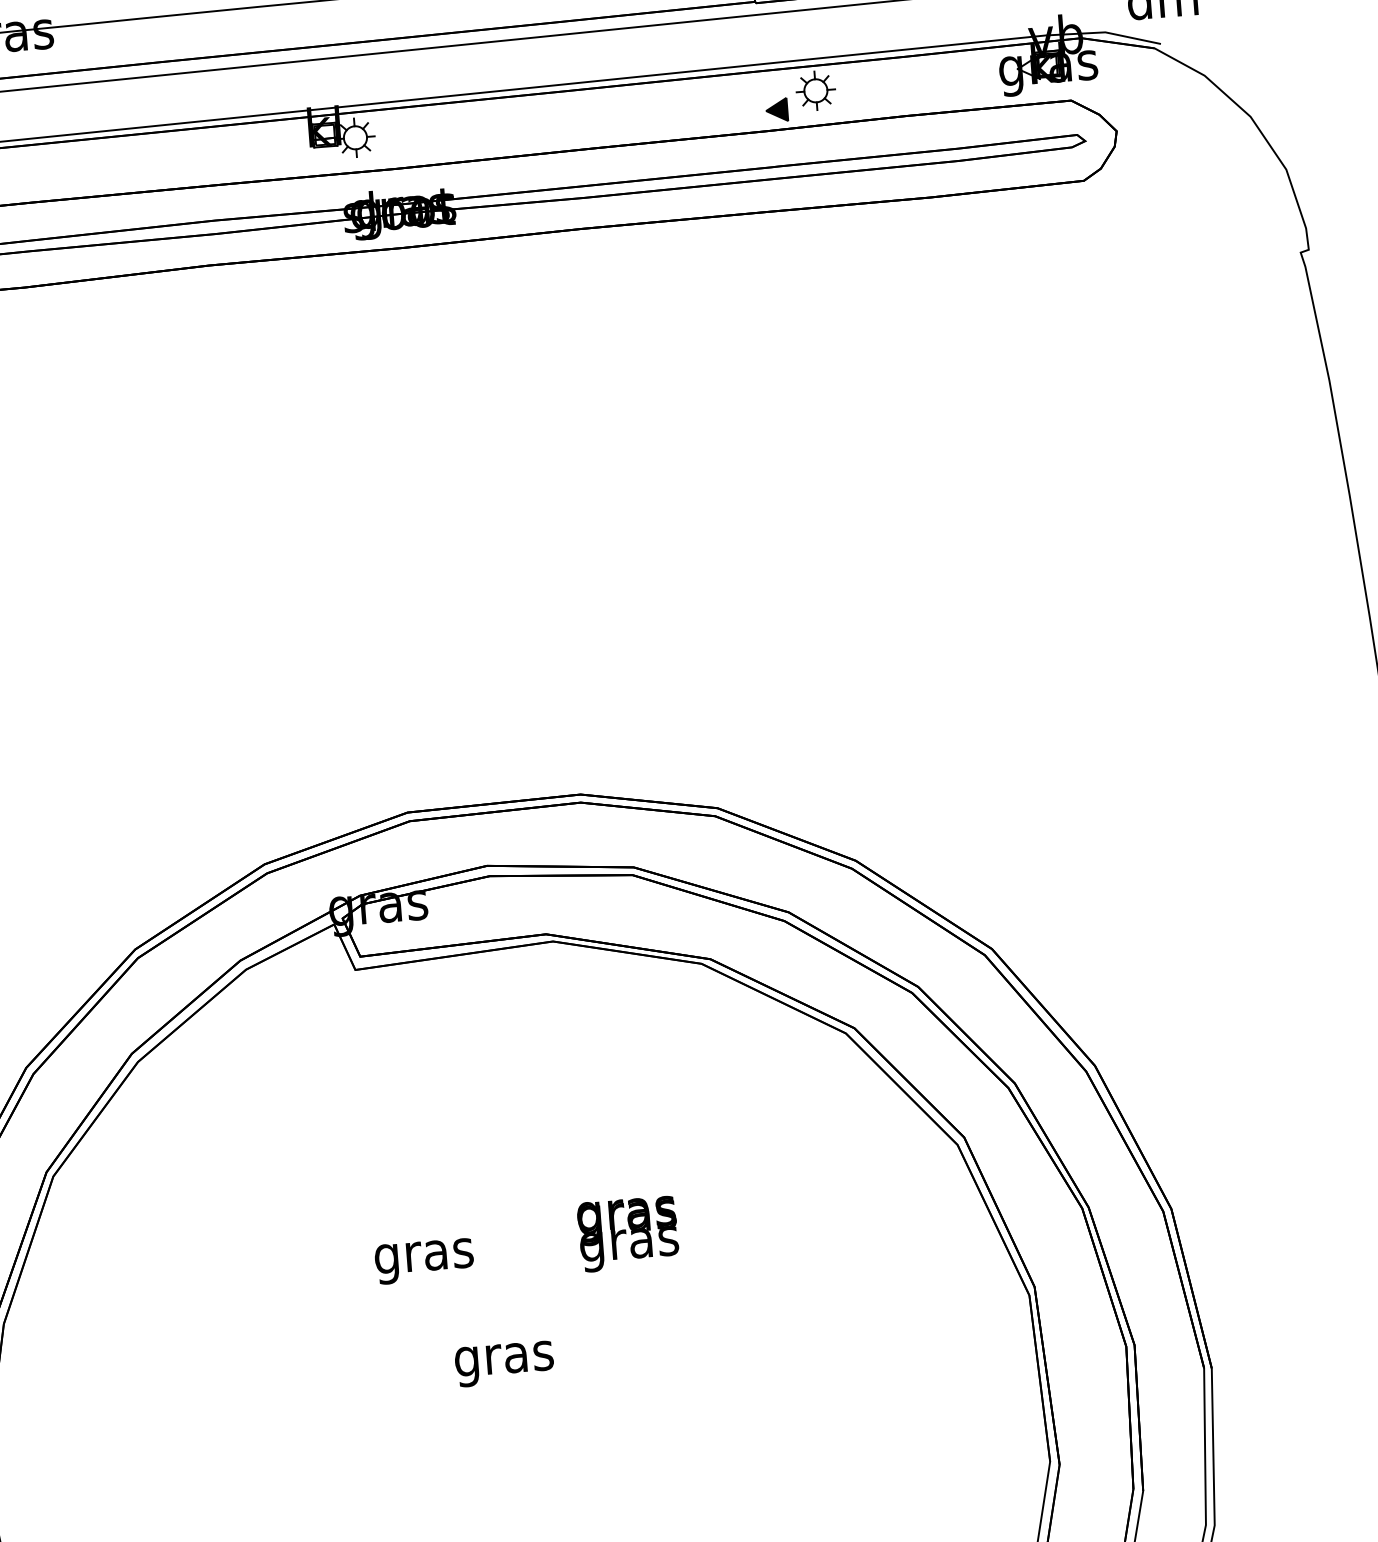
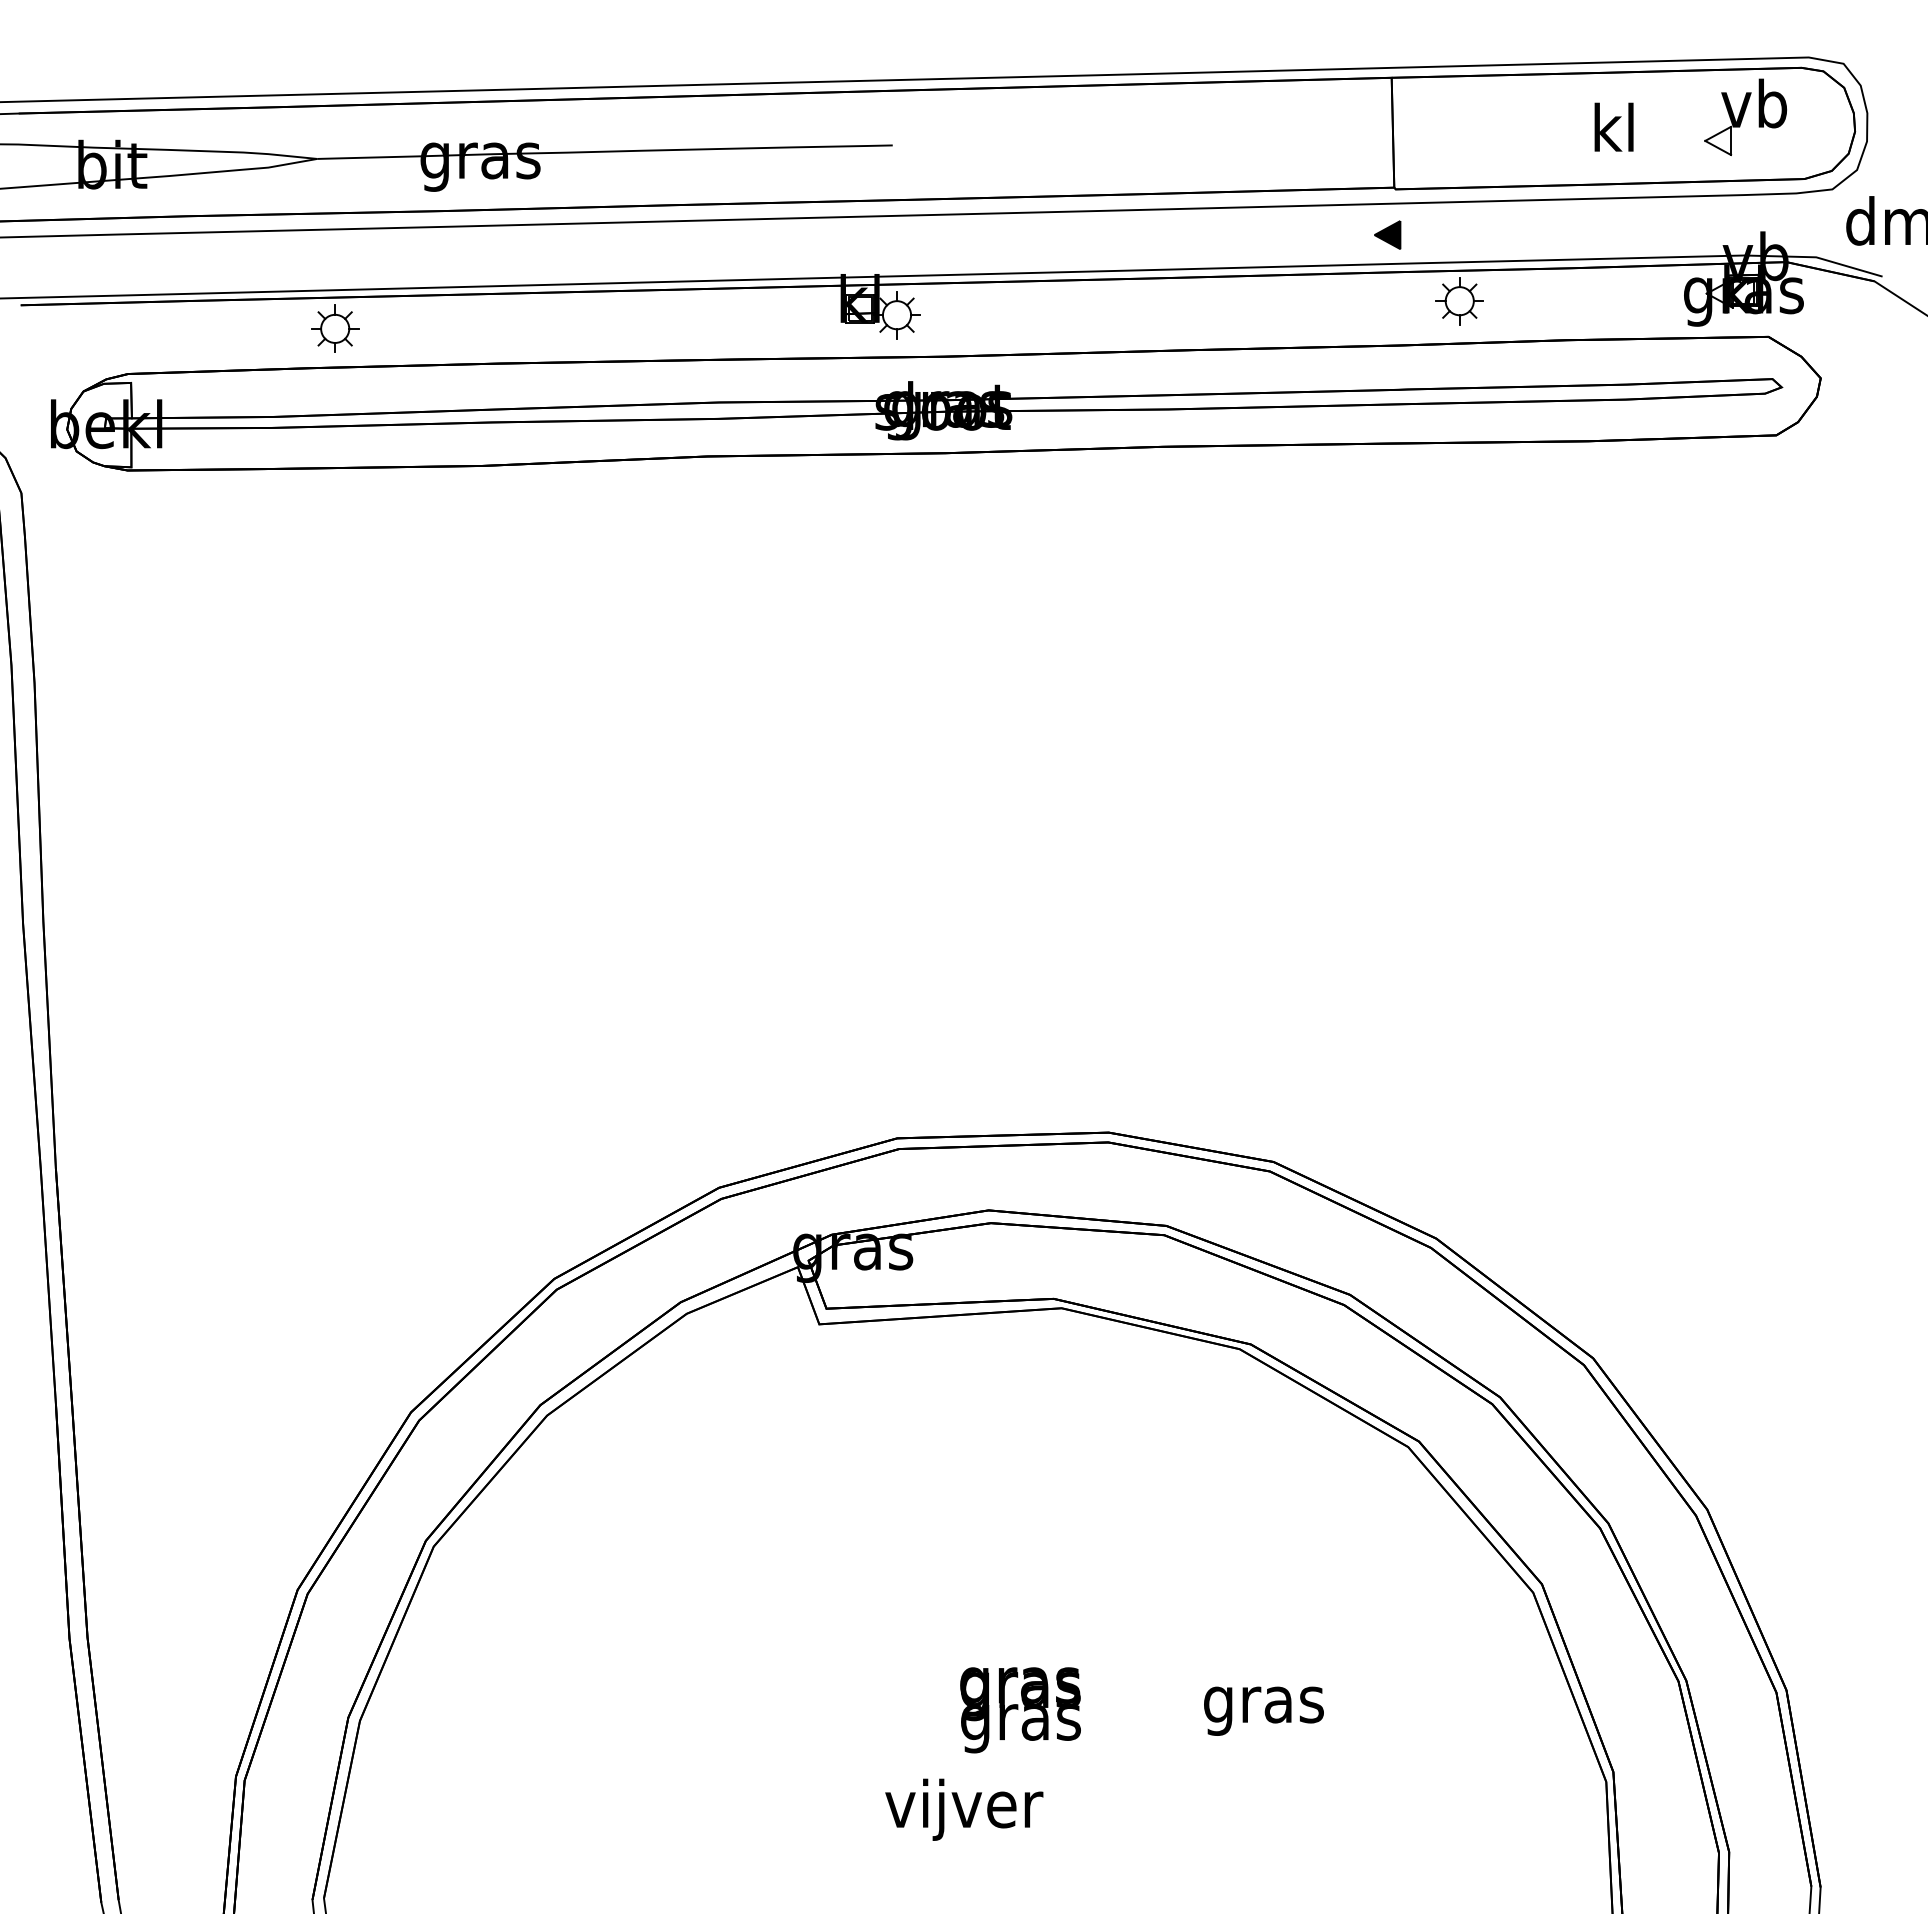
part: (776, 109) -> (1387, 234), moved
text: (628, 1234) -> (1020, 1710), moved
text: (424, 1260) -> (1263, 1710), moved
text: (505, 1358) -> (964, 1809), gras -> vijver

